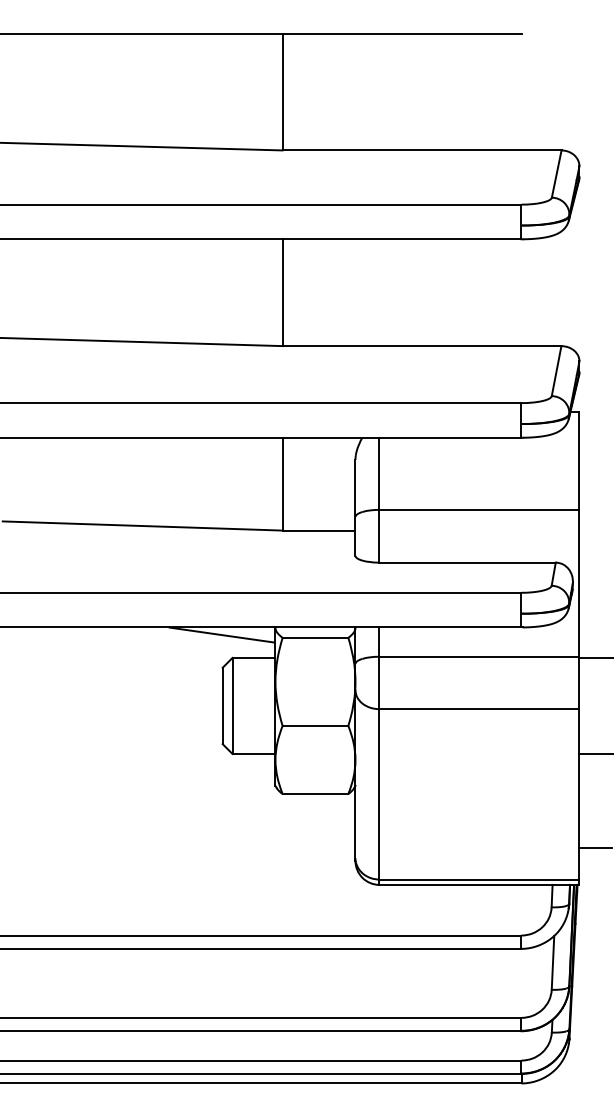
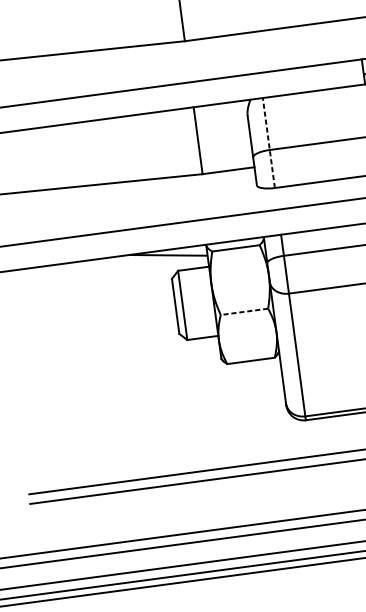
line: (379, 499) -> (268, 142), solid -> dashed
line: (315, 725) -> (244, 311), solid -> dashed

